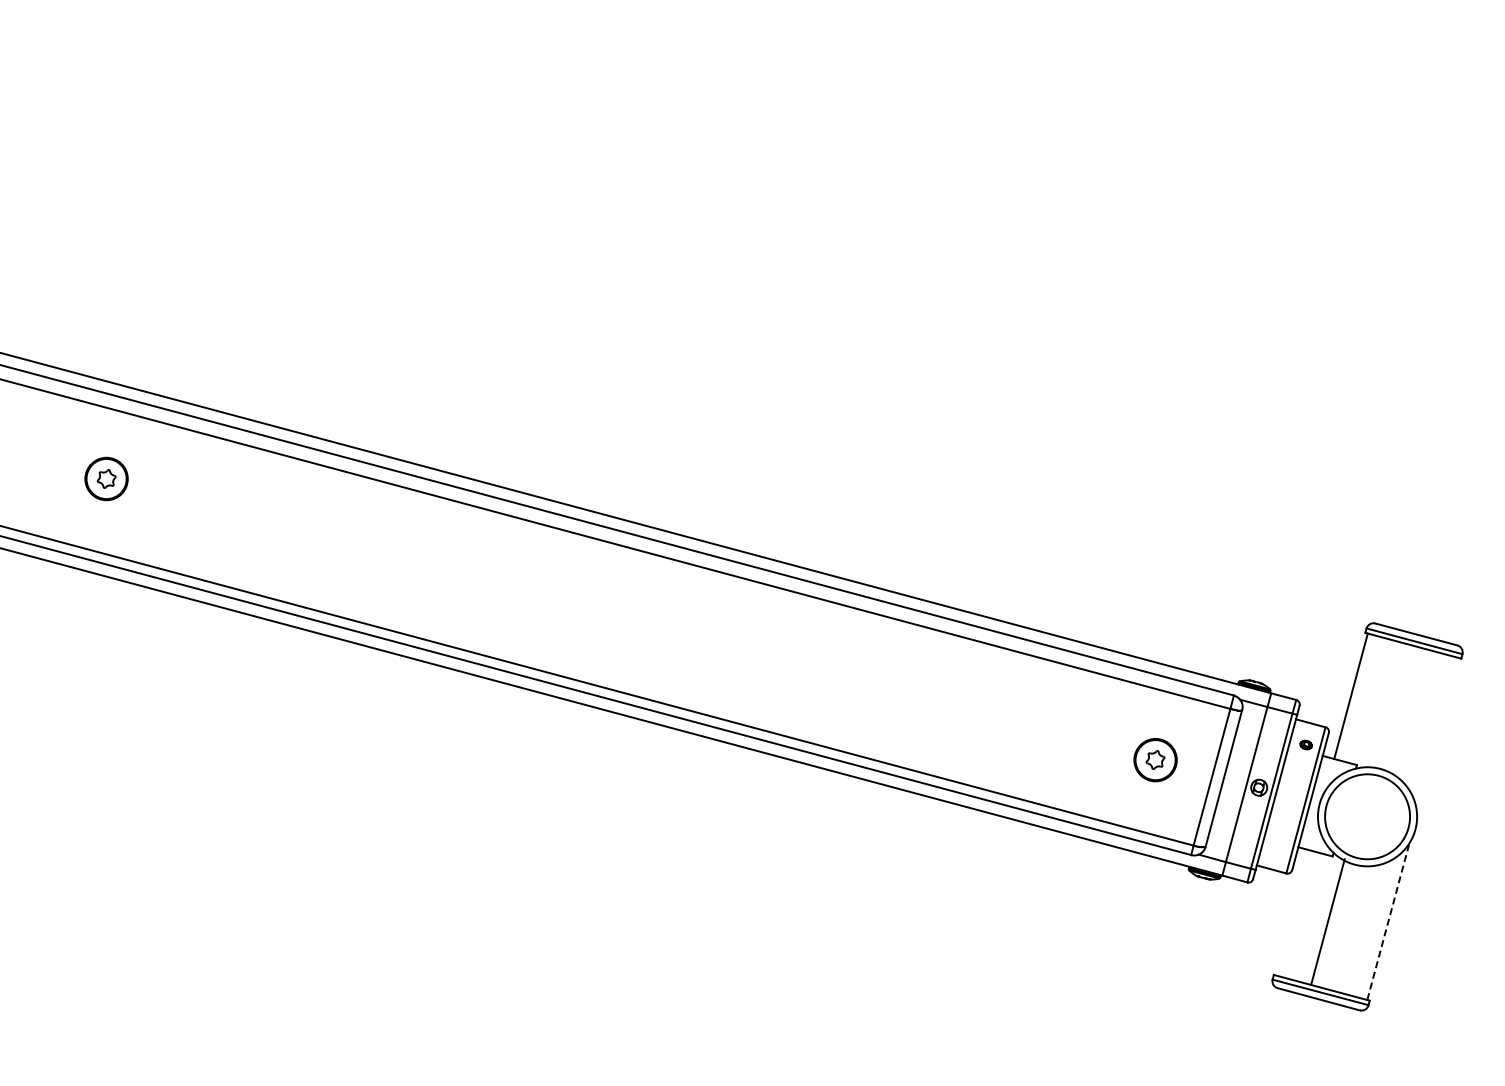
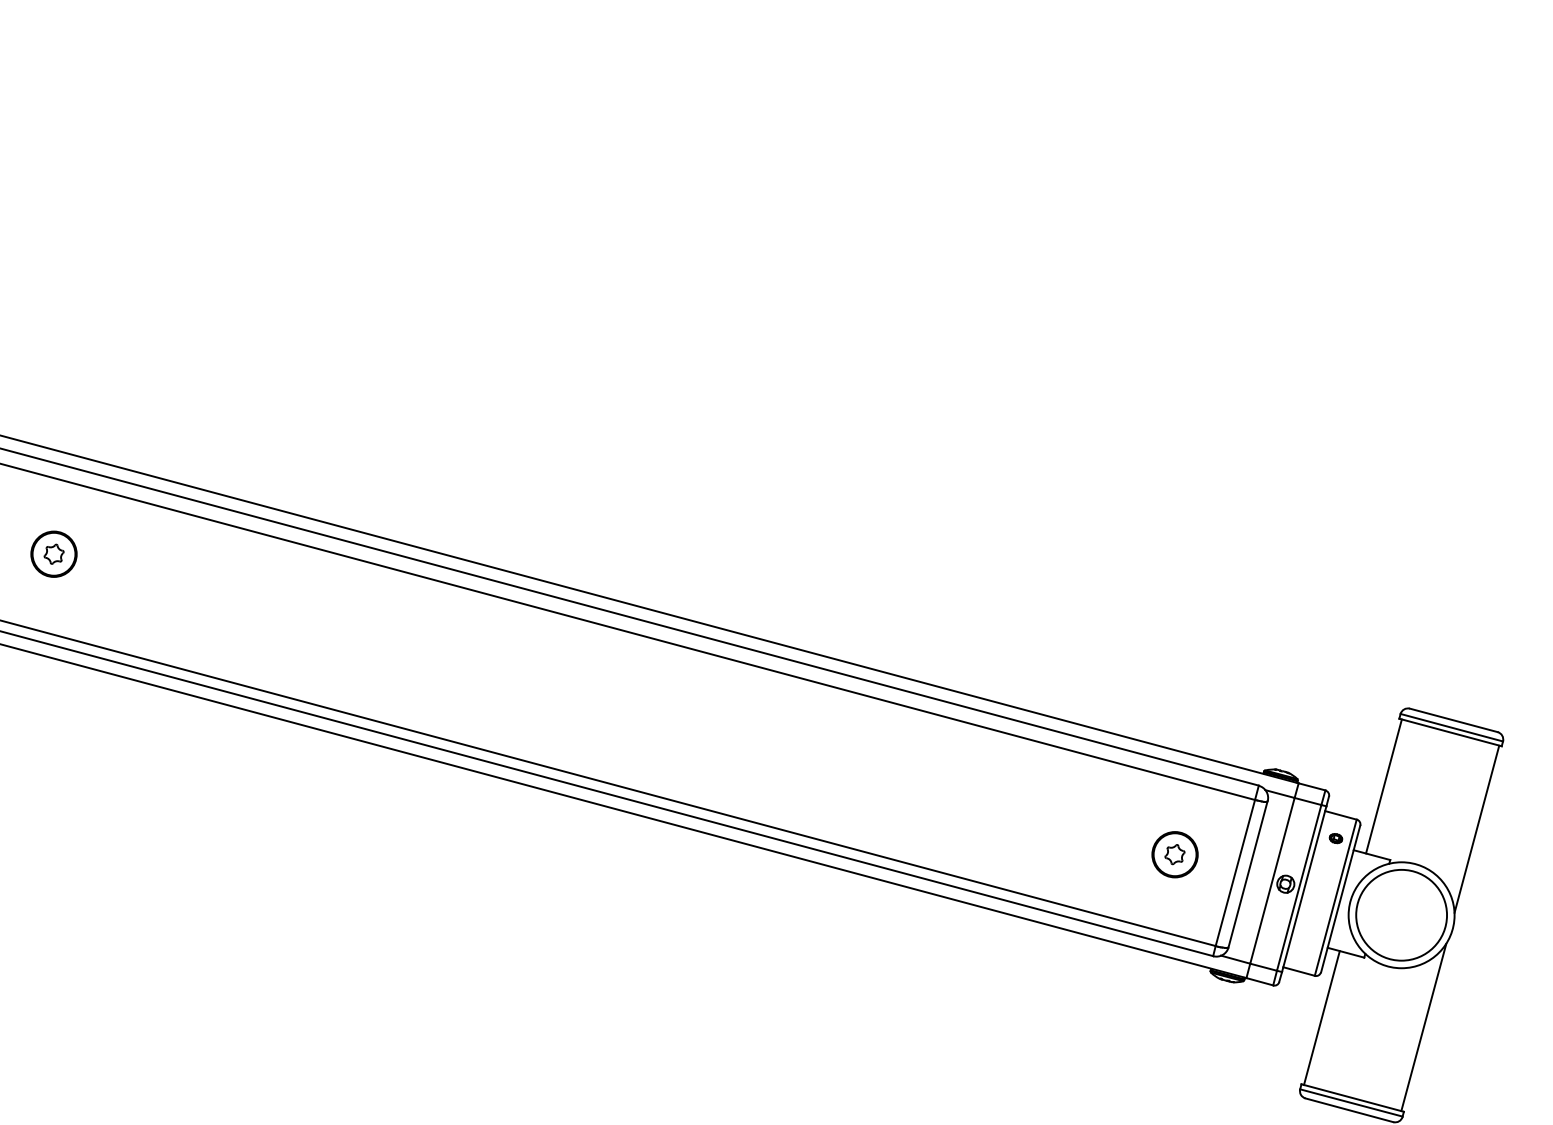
line: (1437, 736) -> (1476, 829), added
line: (1327, 921) -> (1321, 1017), moved
line: (1388, 921) -> (1423, 1027), dashed -> solid

